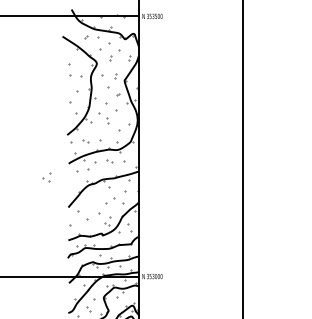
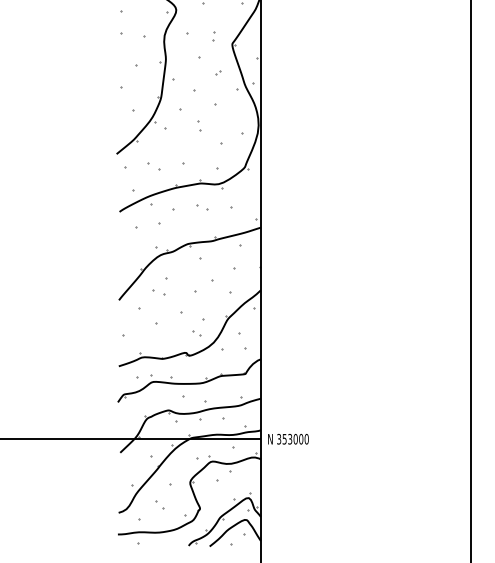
part: (46, 177) -> (159, 288), moved

